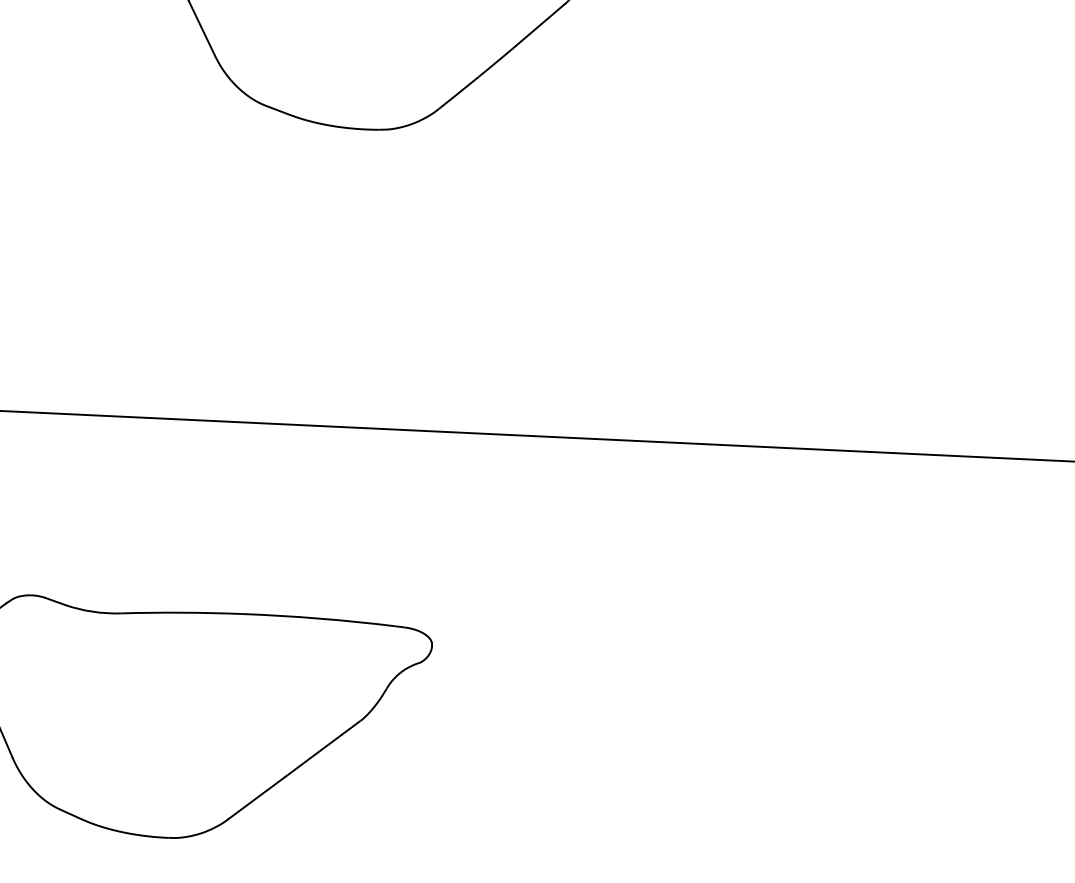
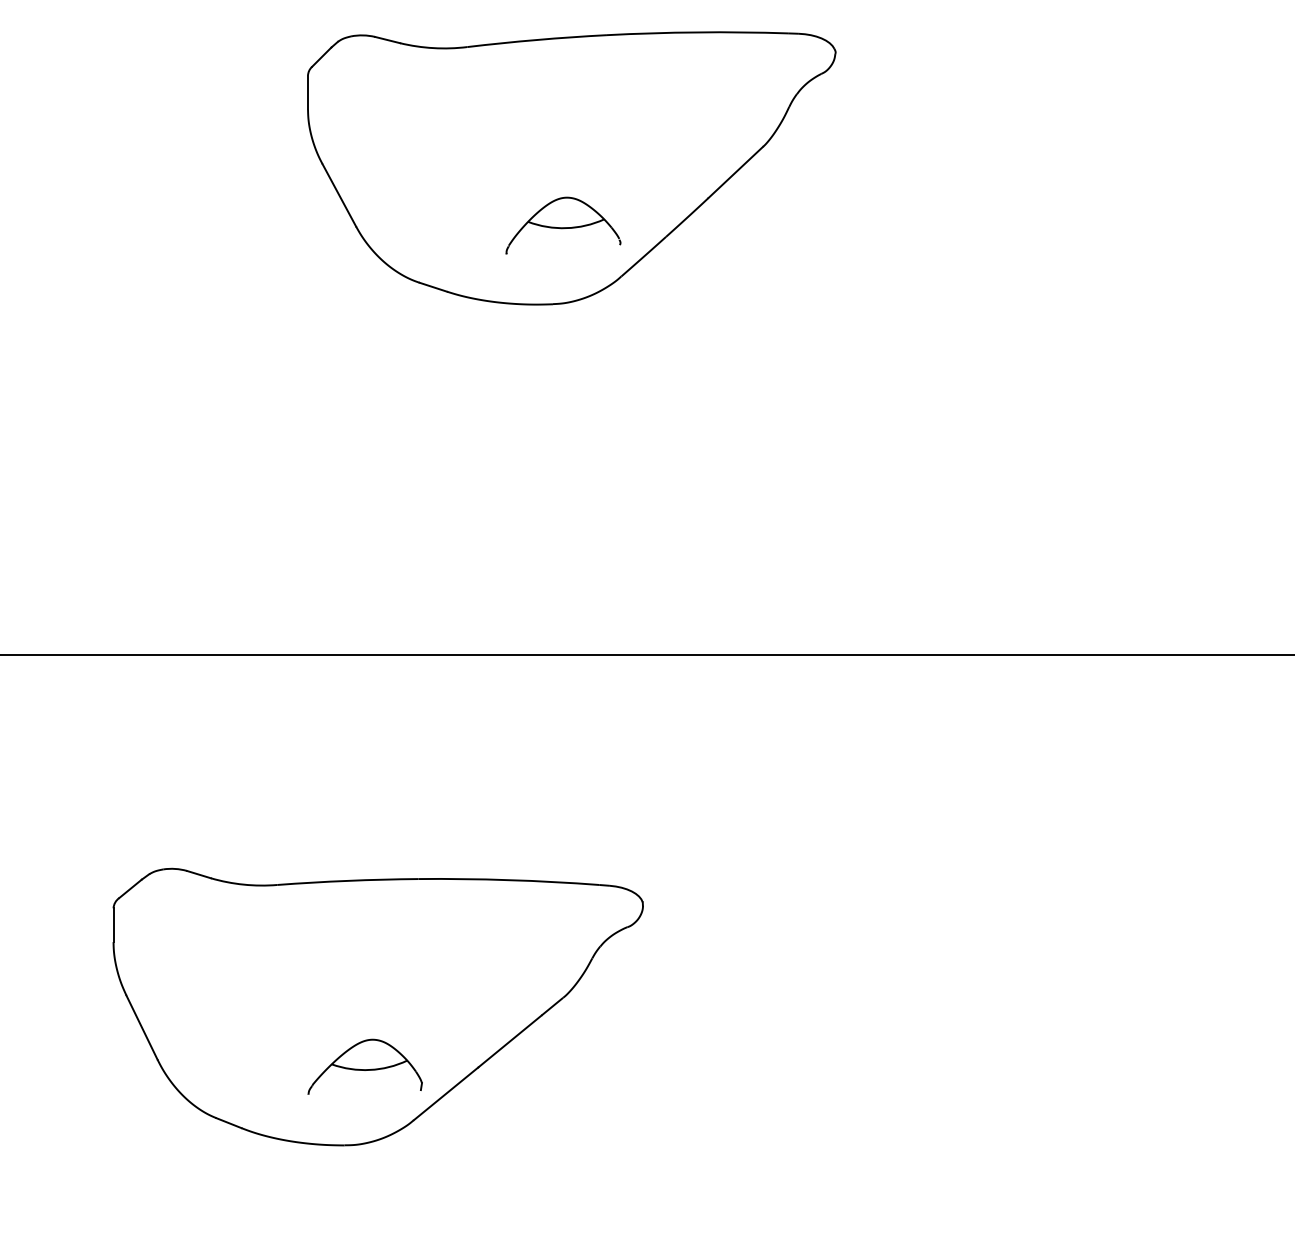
part: (391, 63) -> (563, 225), added
part: (188, 771) -> (364, 1066), added

